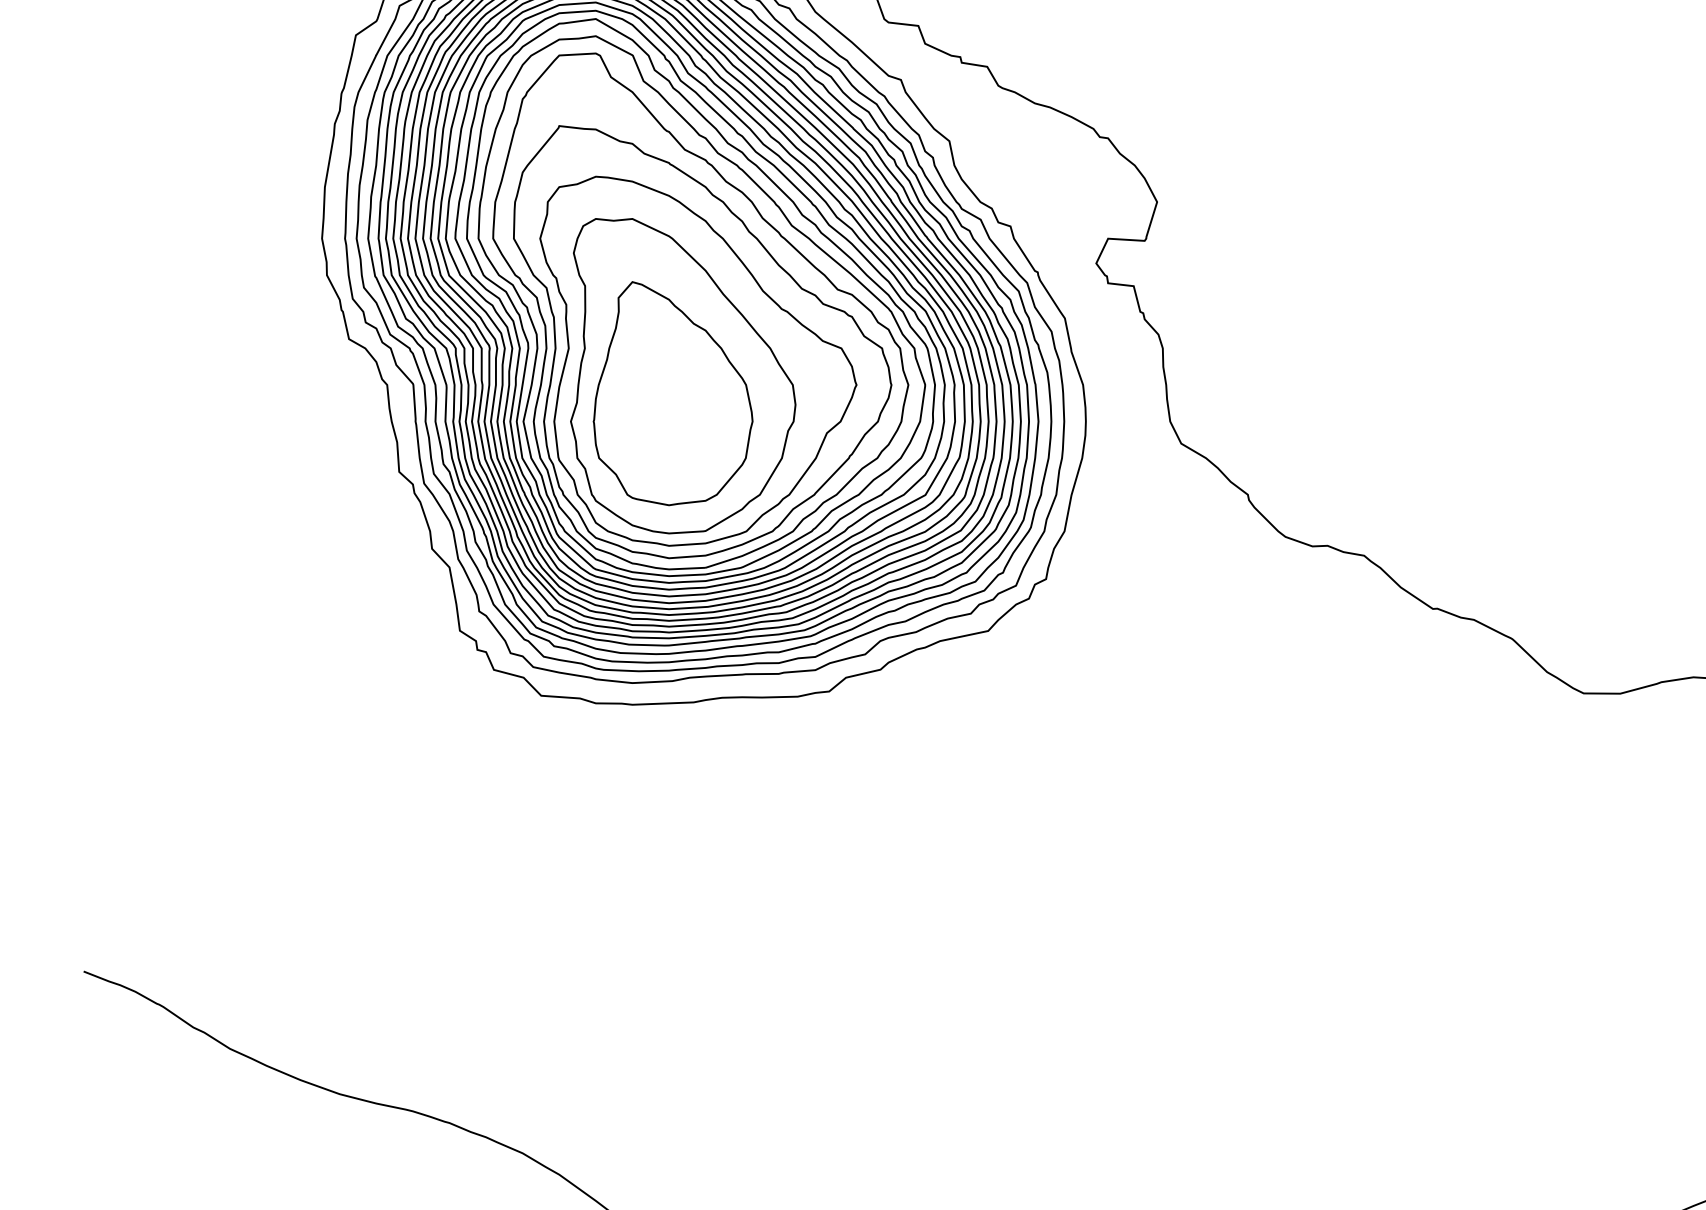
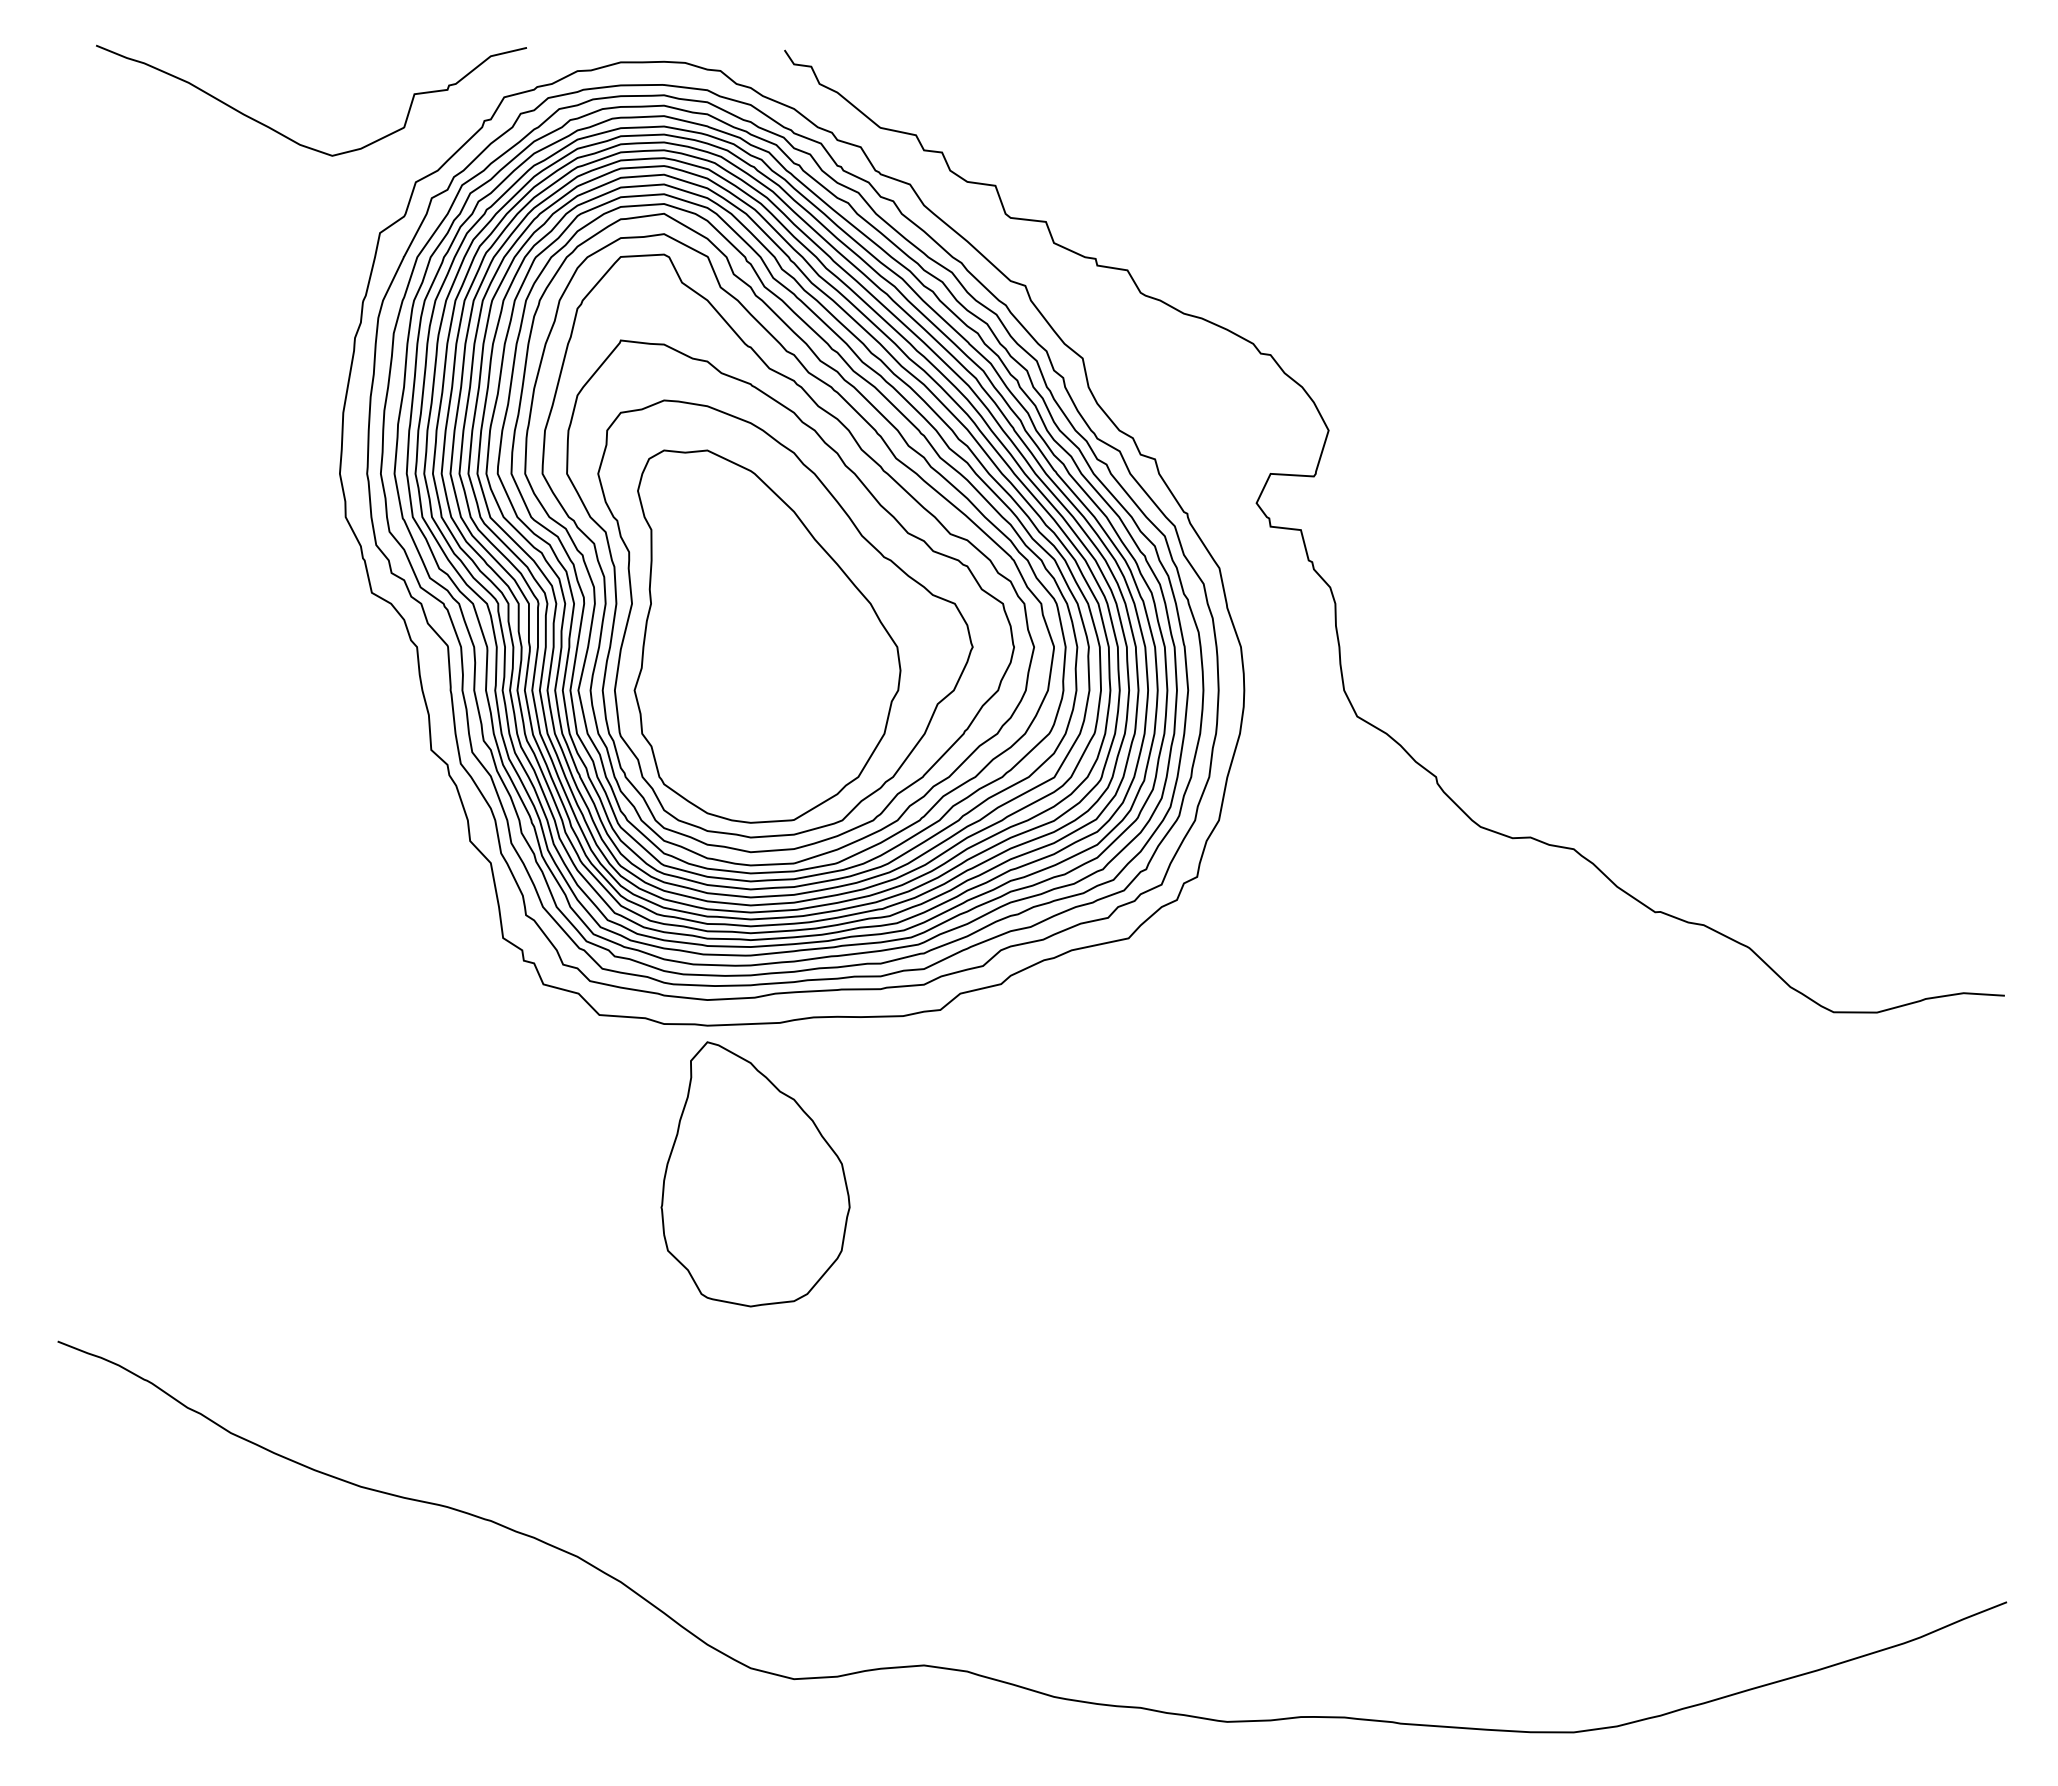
part: (673, 393) -> (755, 1174), moved

